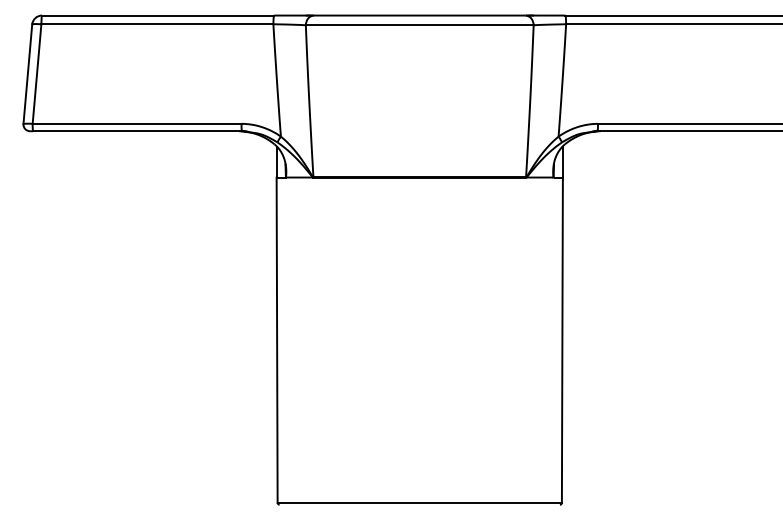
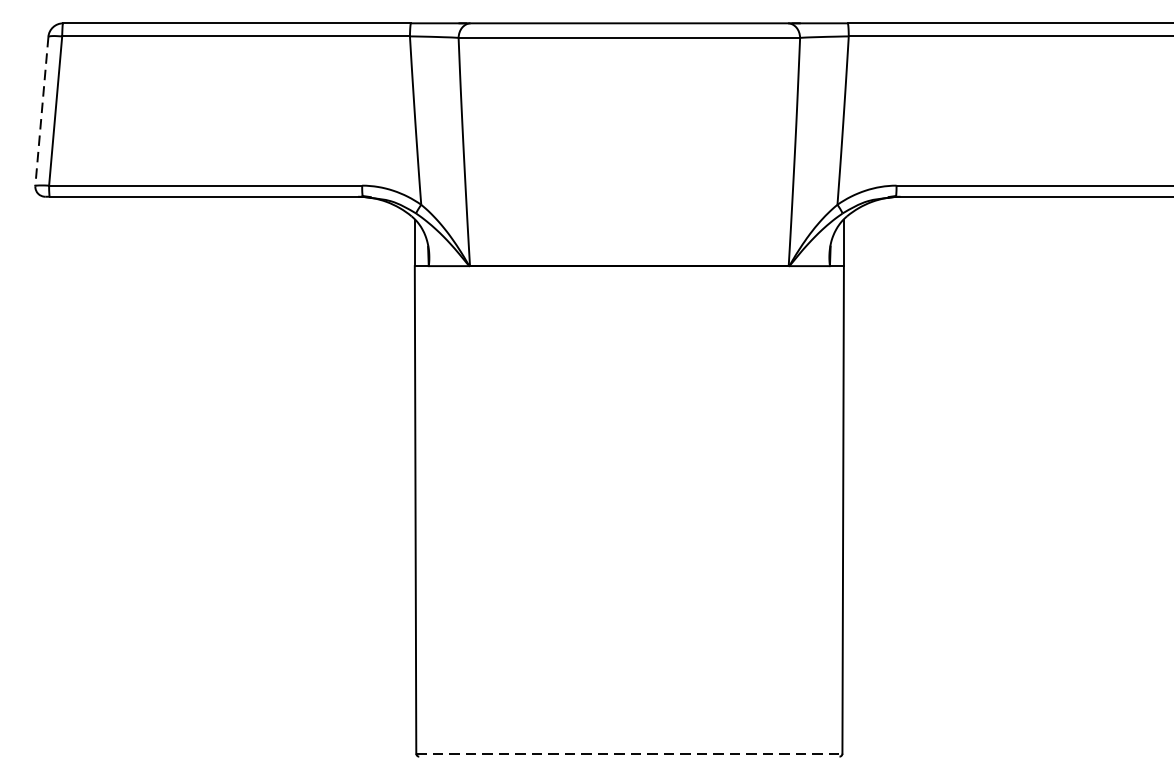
line: (27, 74) -> (41, 111), solid -> dashed
line: (420, 502) -> (630, 753), solid -> dashed

